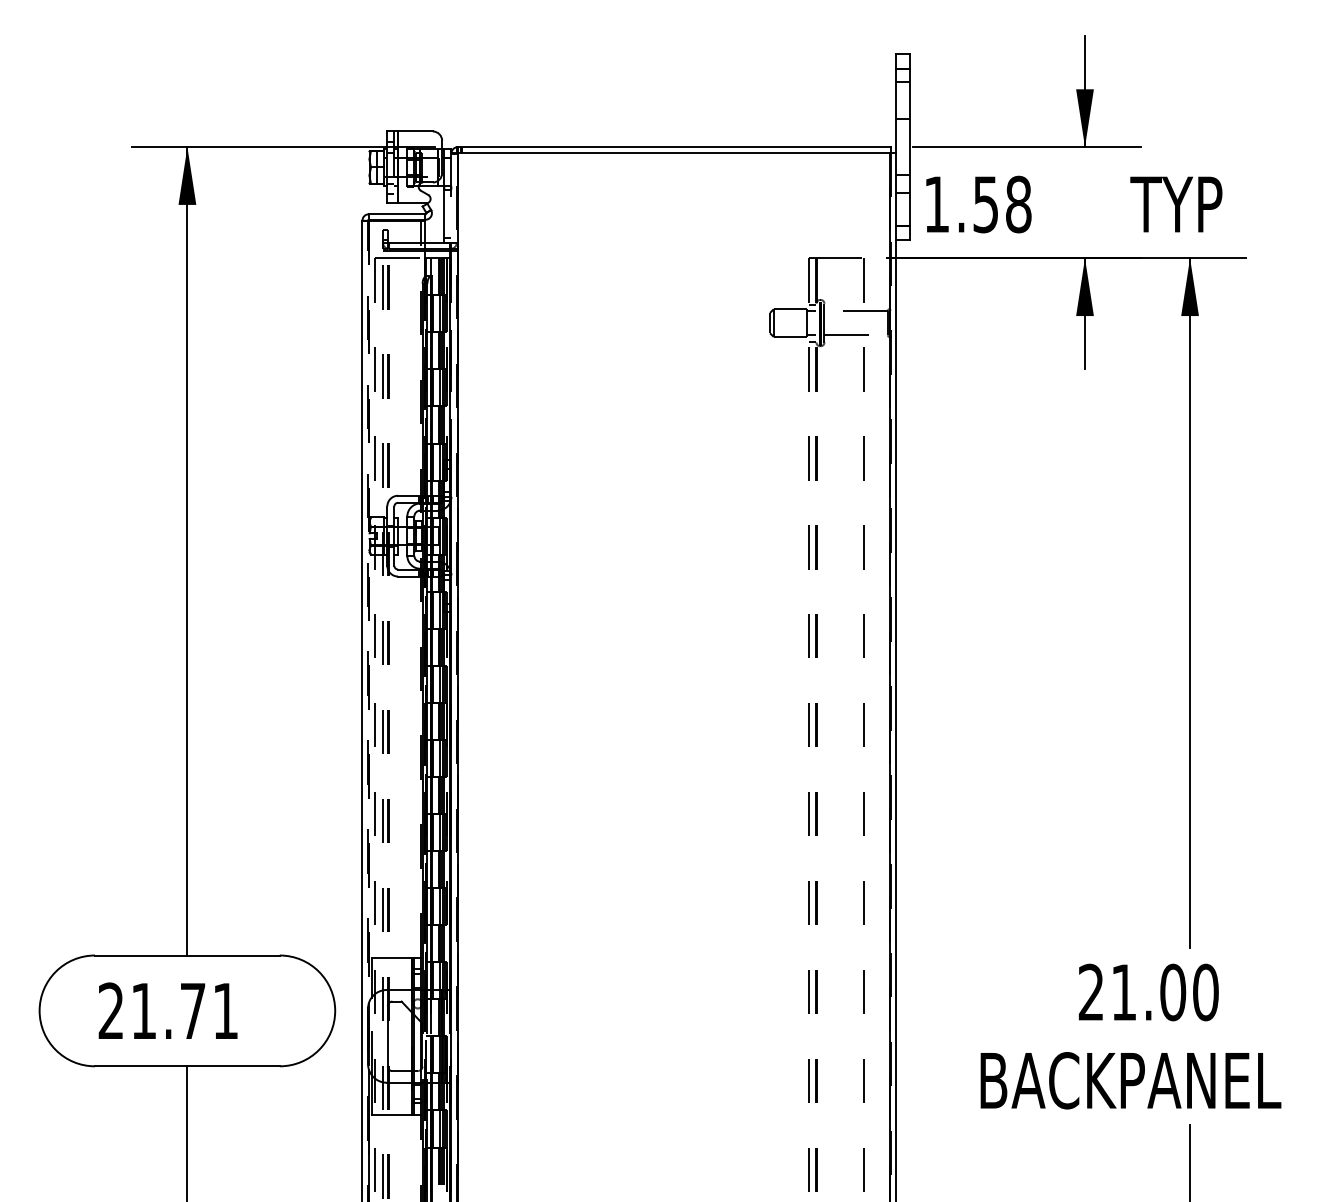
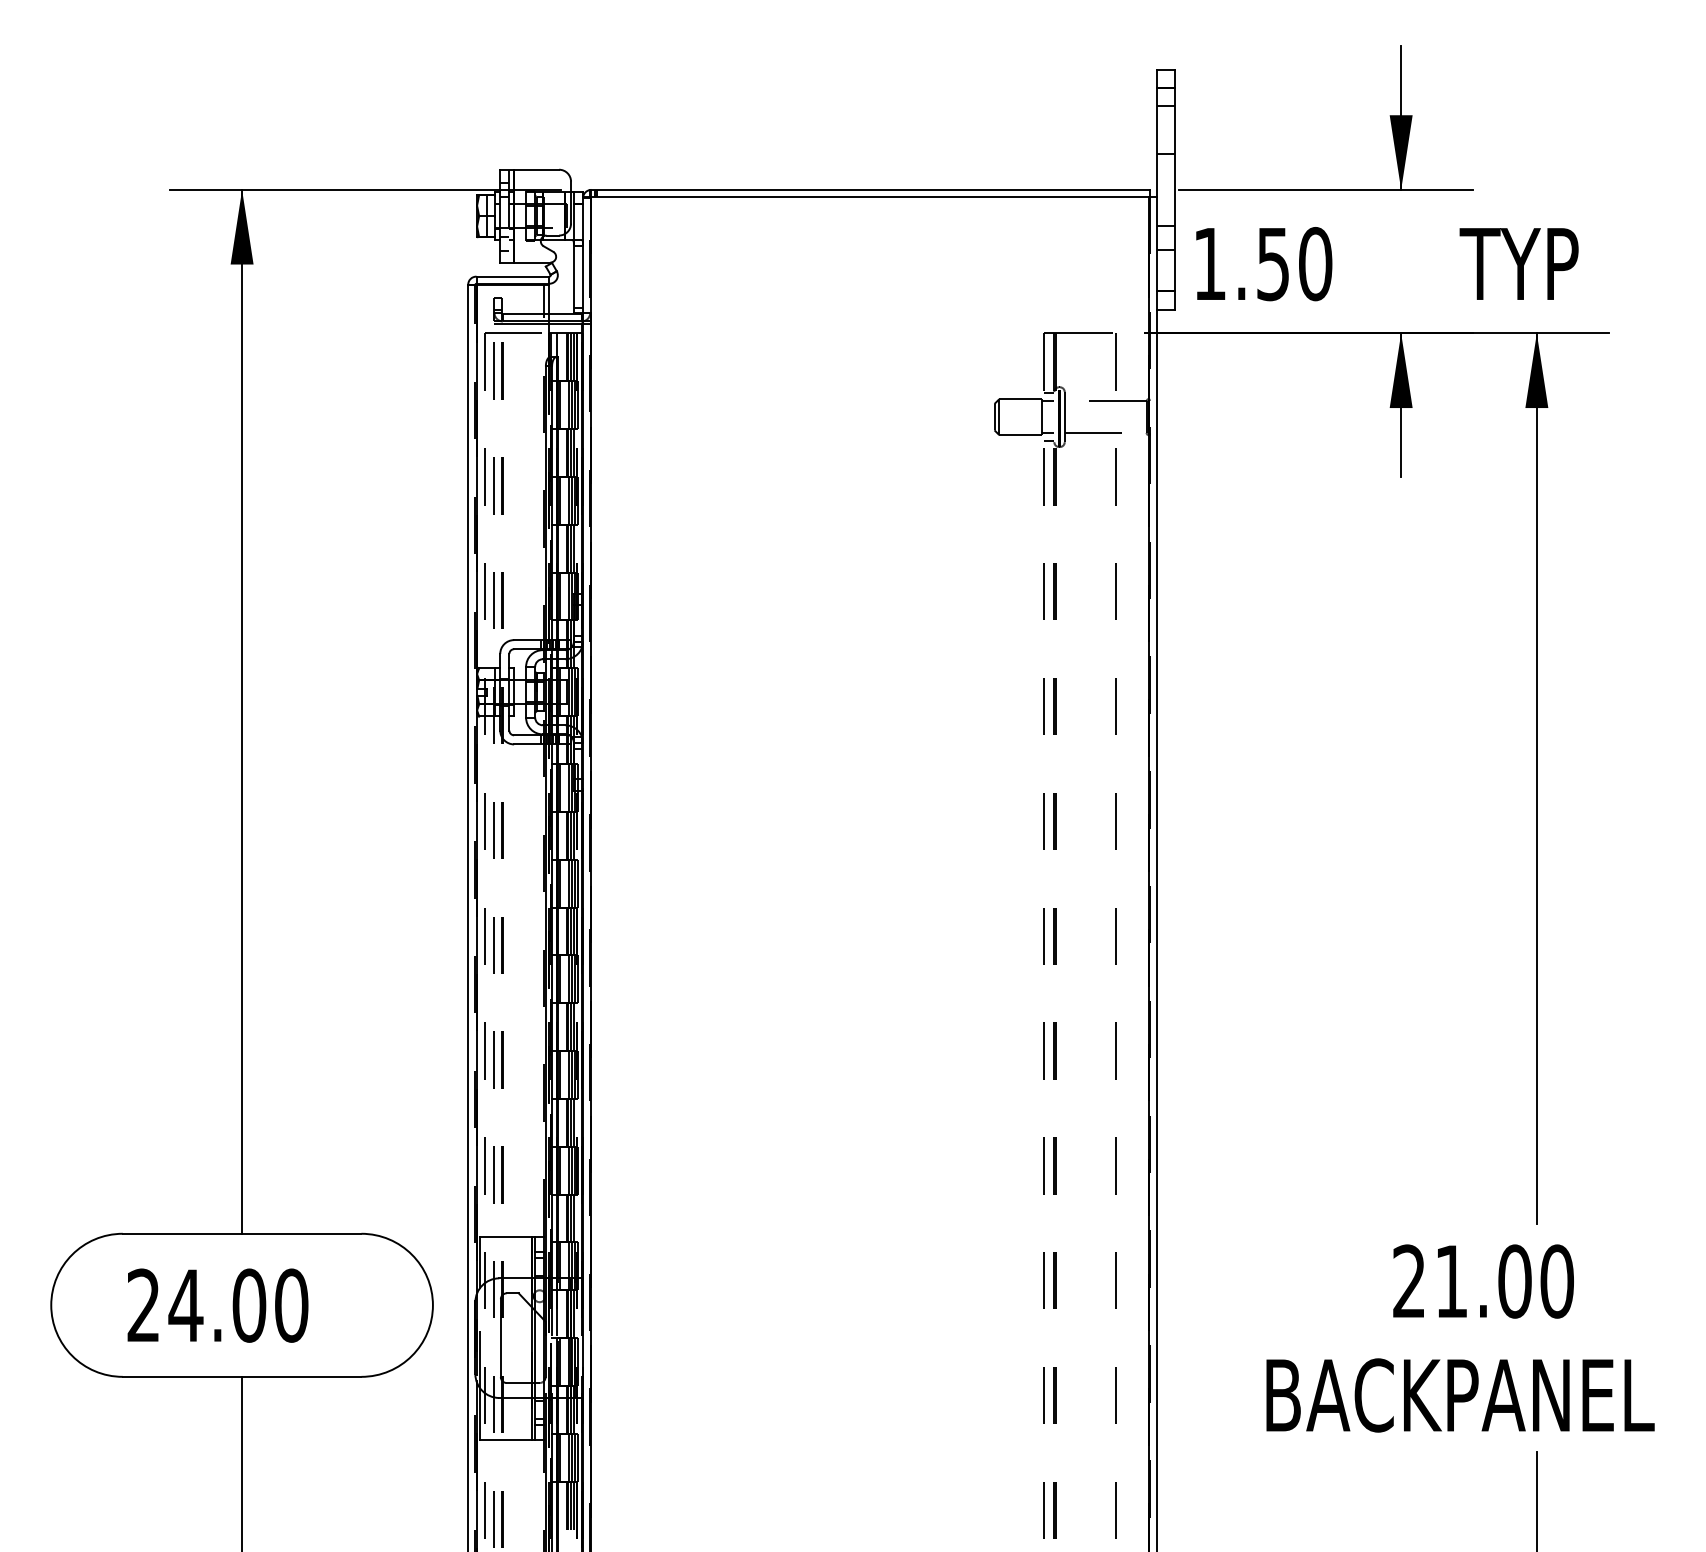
text: (1018, 204) -> (1315, 263), 1.58 -> 1.50
line: (451, 307) -> (583, 397), dashed -> solid
line: (368, 612) -> (475, 790), dashed -> solid
text: (184, 1010) -> (238, 1304), 21.71 -> 24.00

